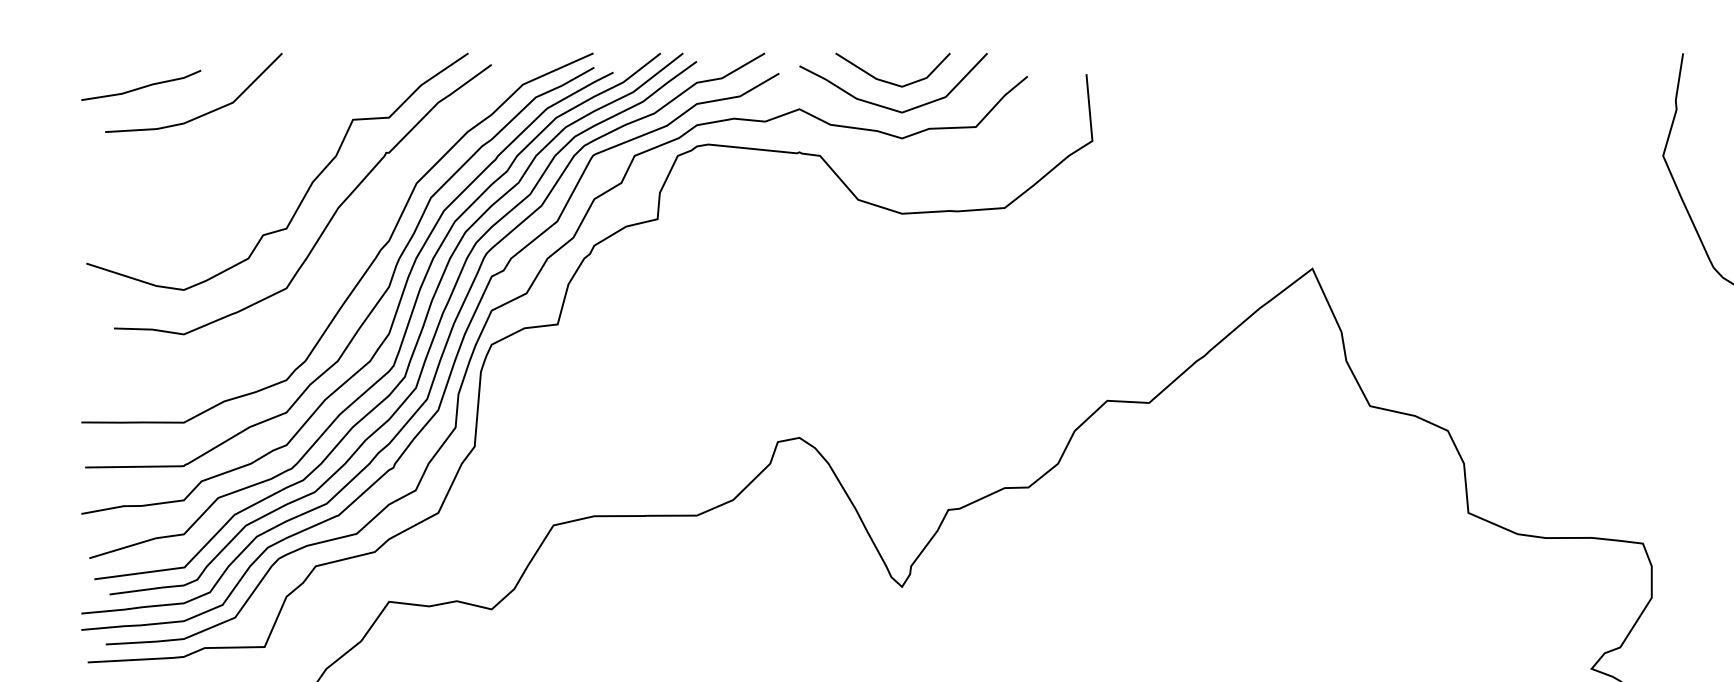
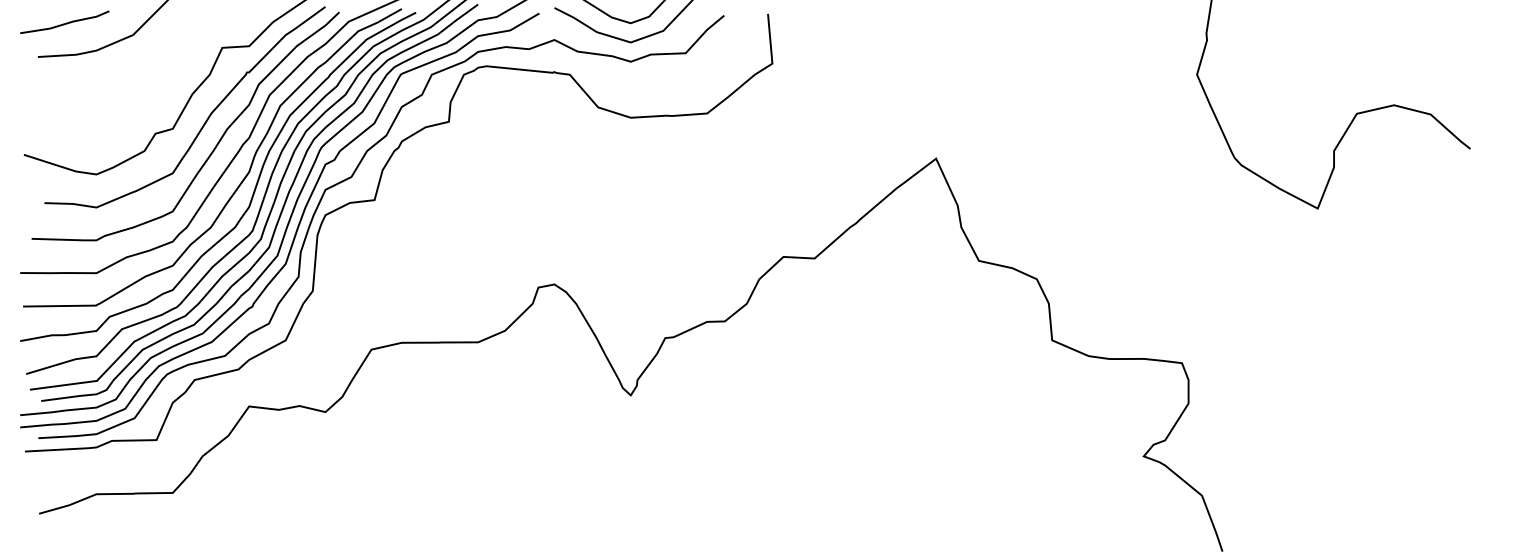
curve: (343, 251) -> (215, 145), added

